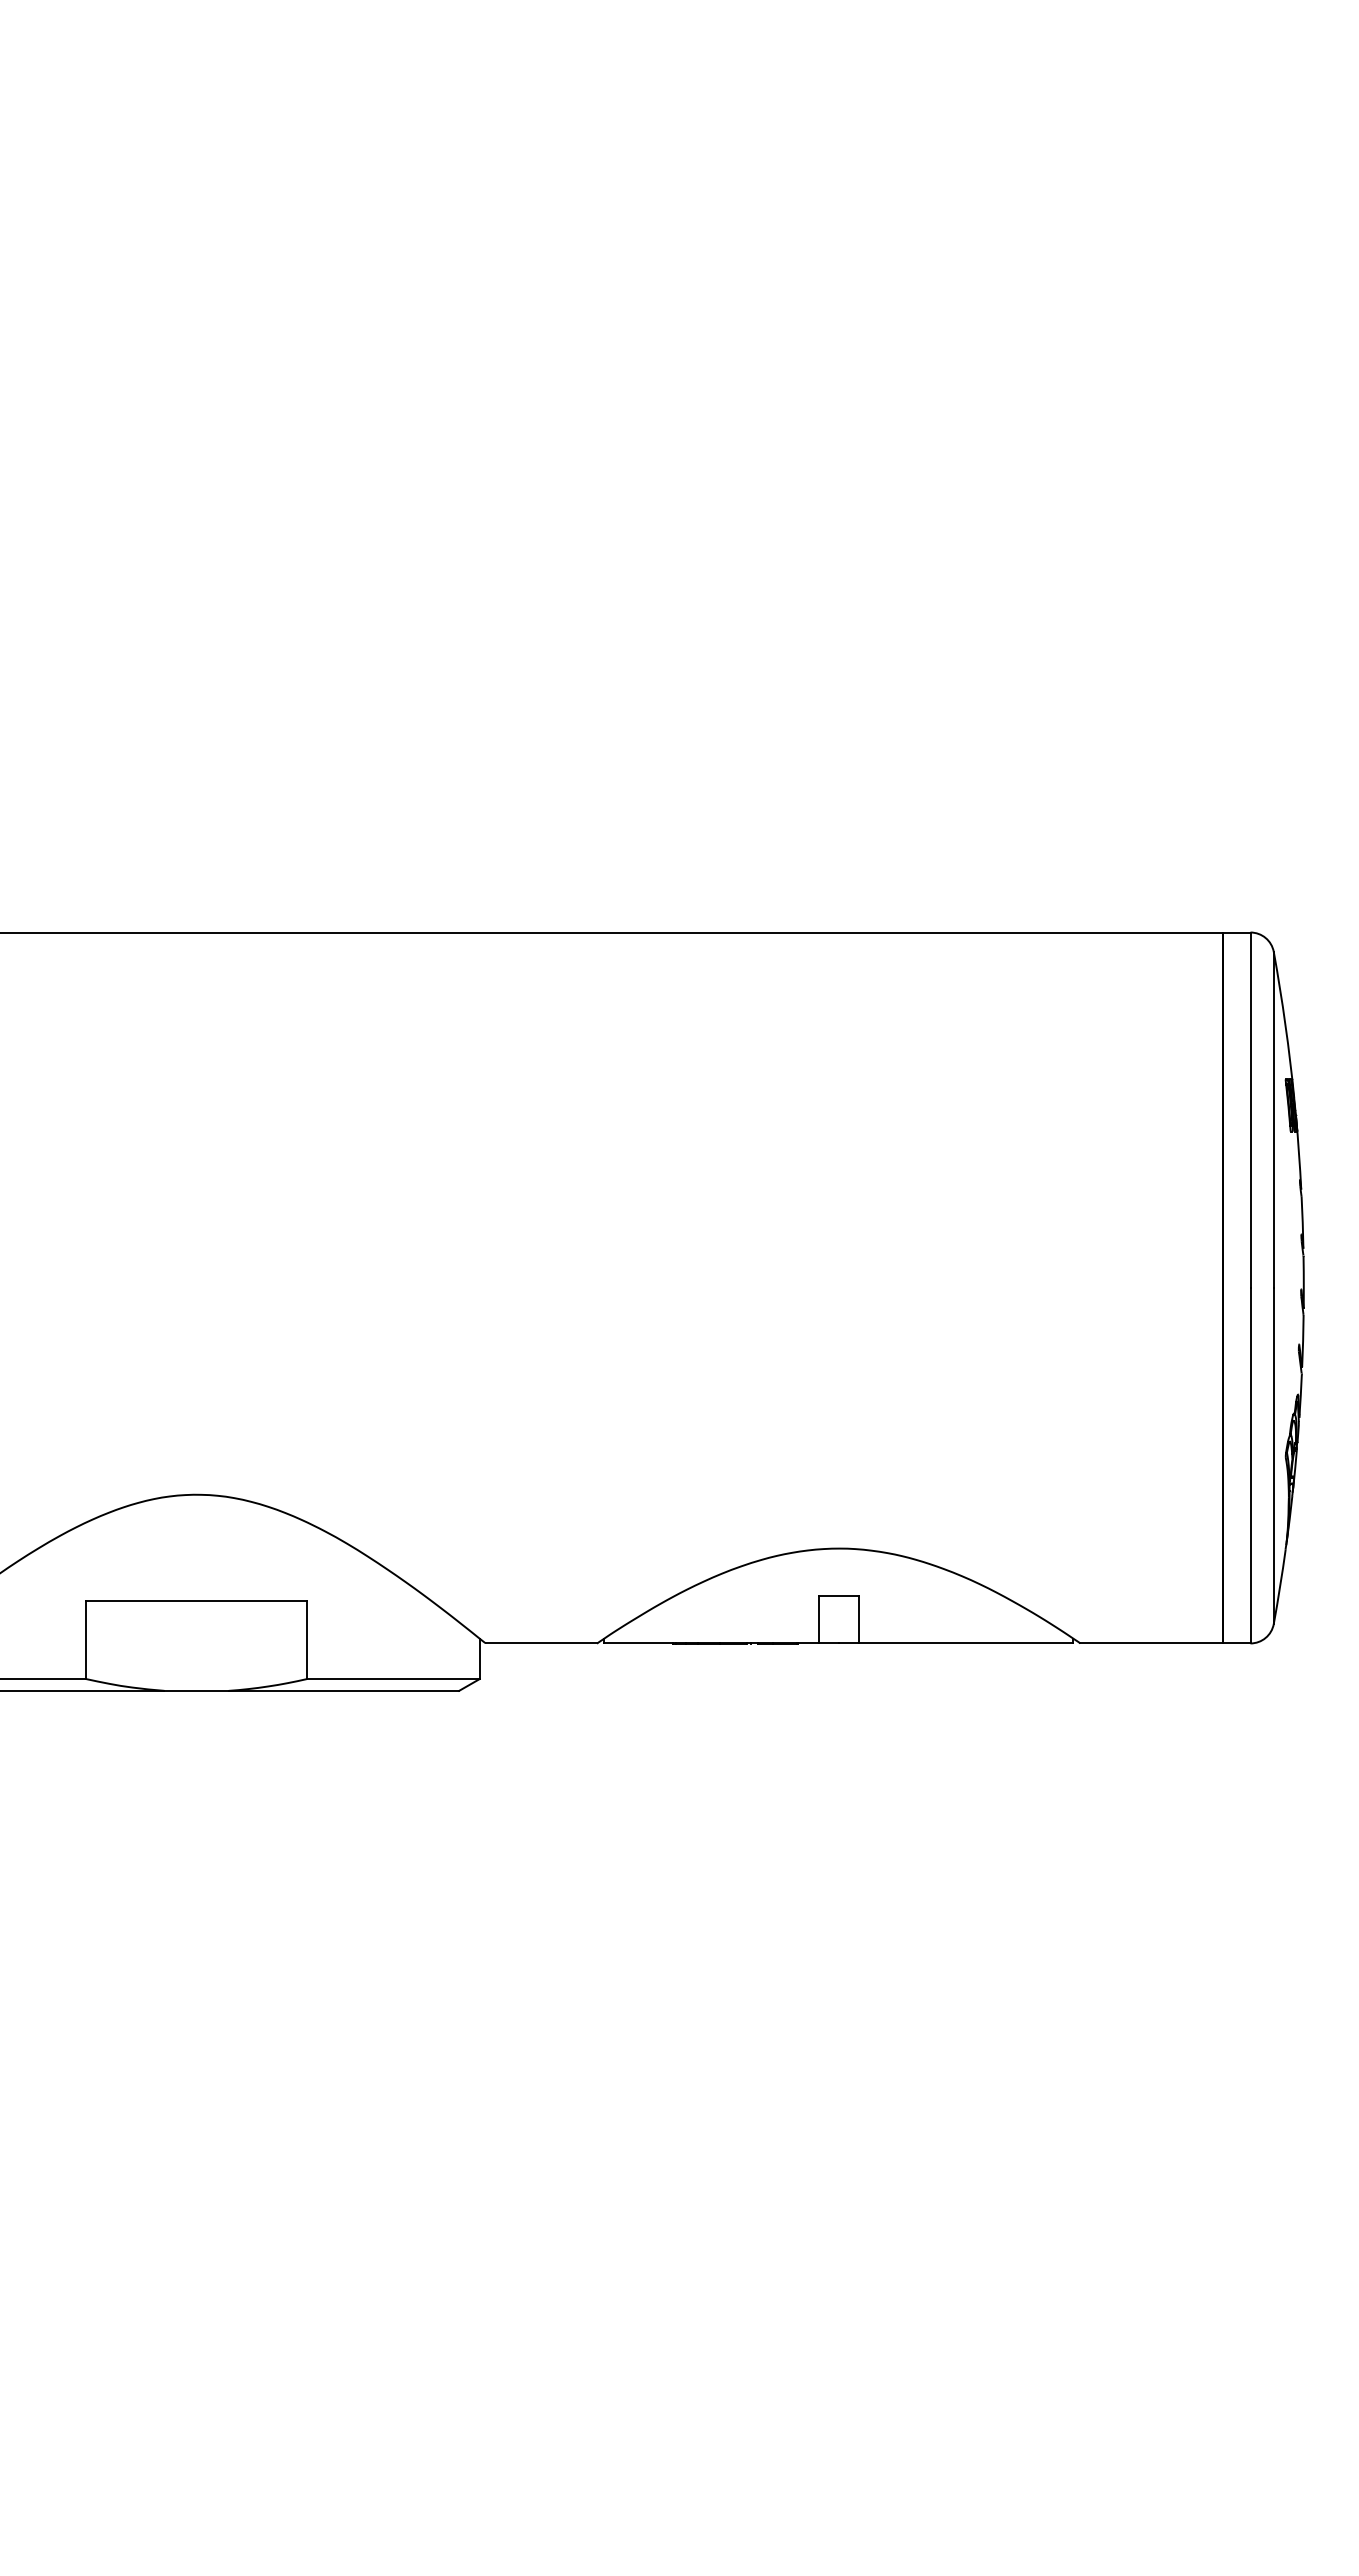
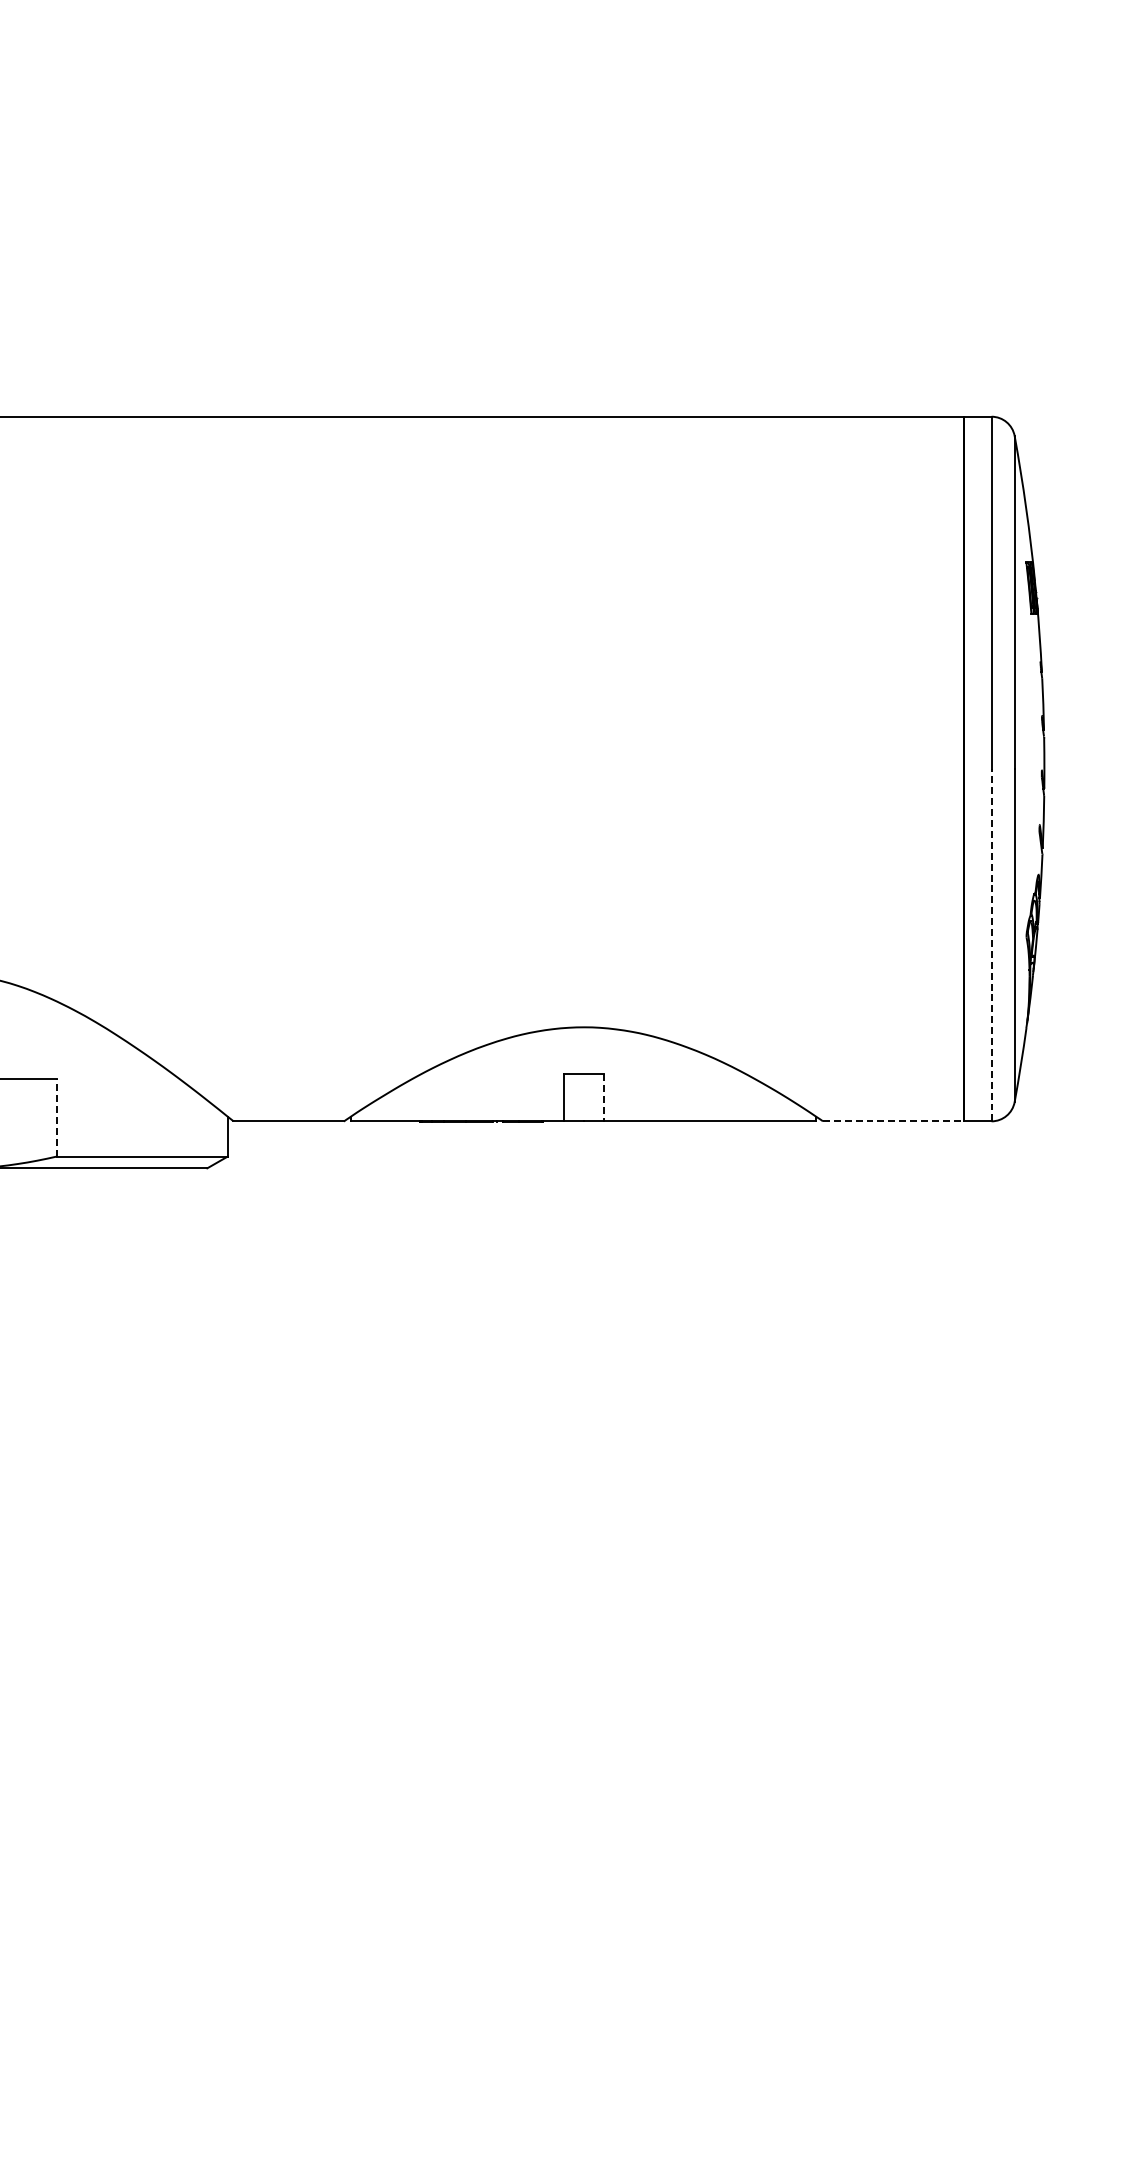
line: (1250, 1465) -> (991, 944), solid -> dashed
line: (858, 1619) -> (603, 1097), solid -> dashed
line: (307, 1639) -> (56, 1117), solid -> dashed
line: (1152, 1643) -> (894, 1121), solid -> dashed

